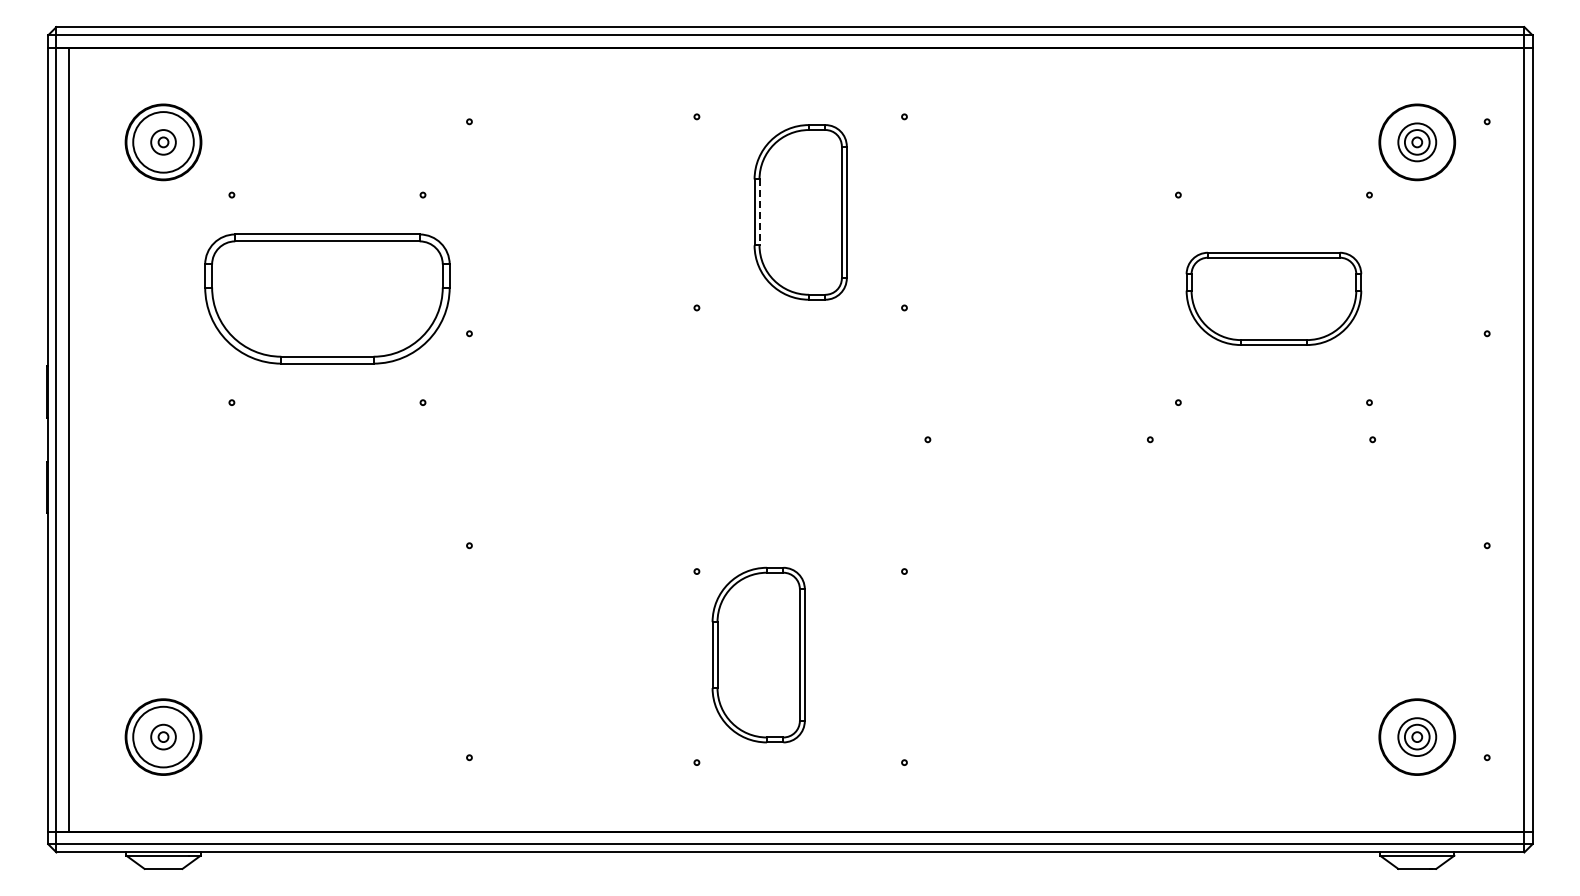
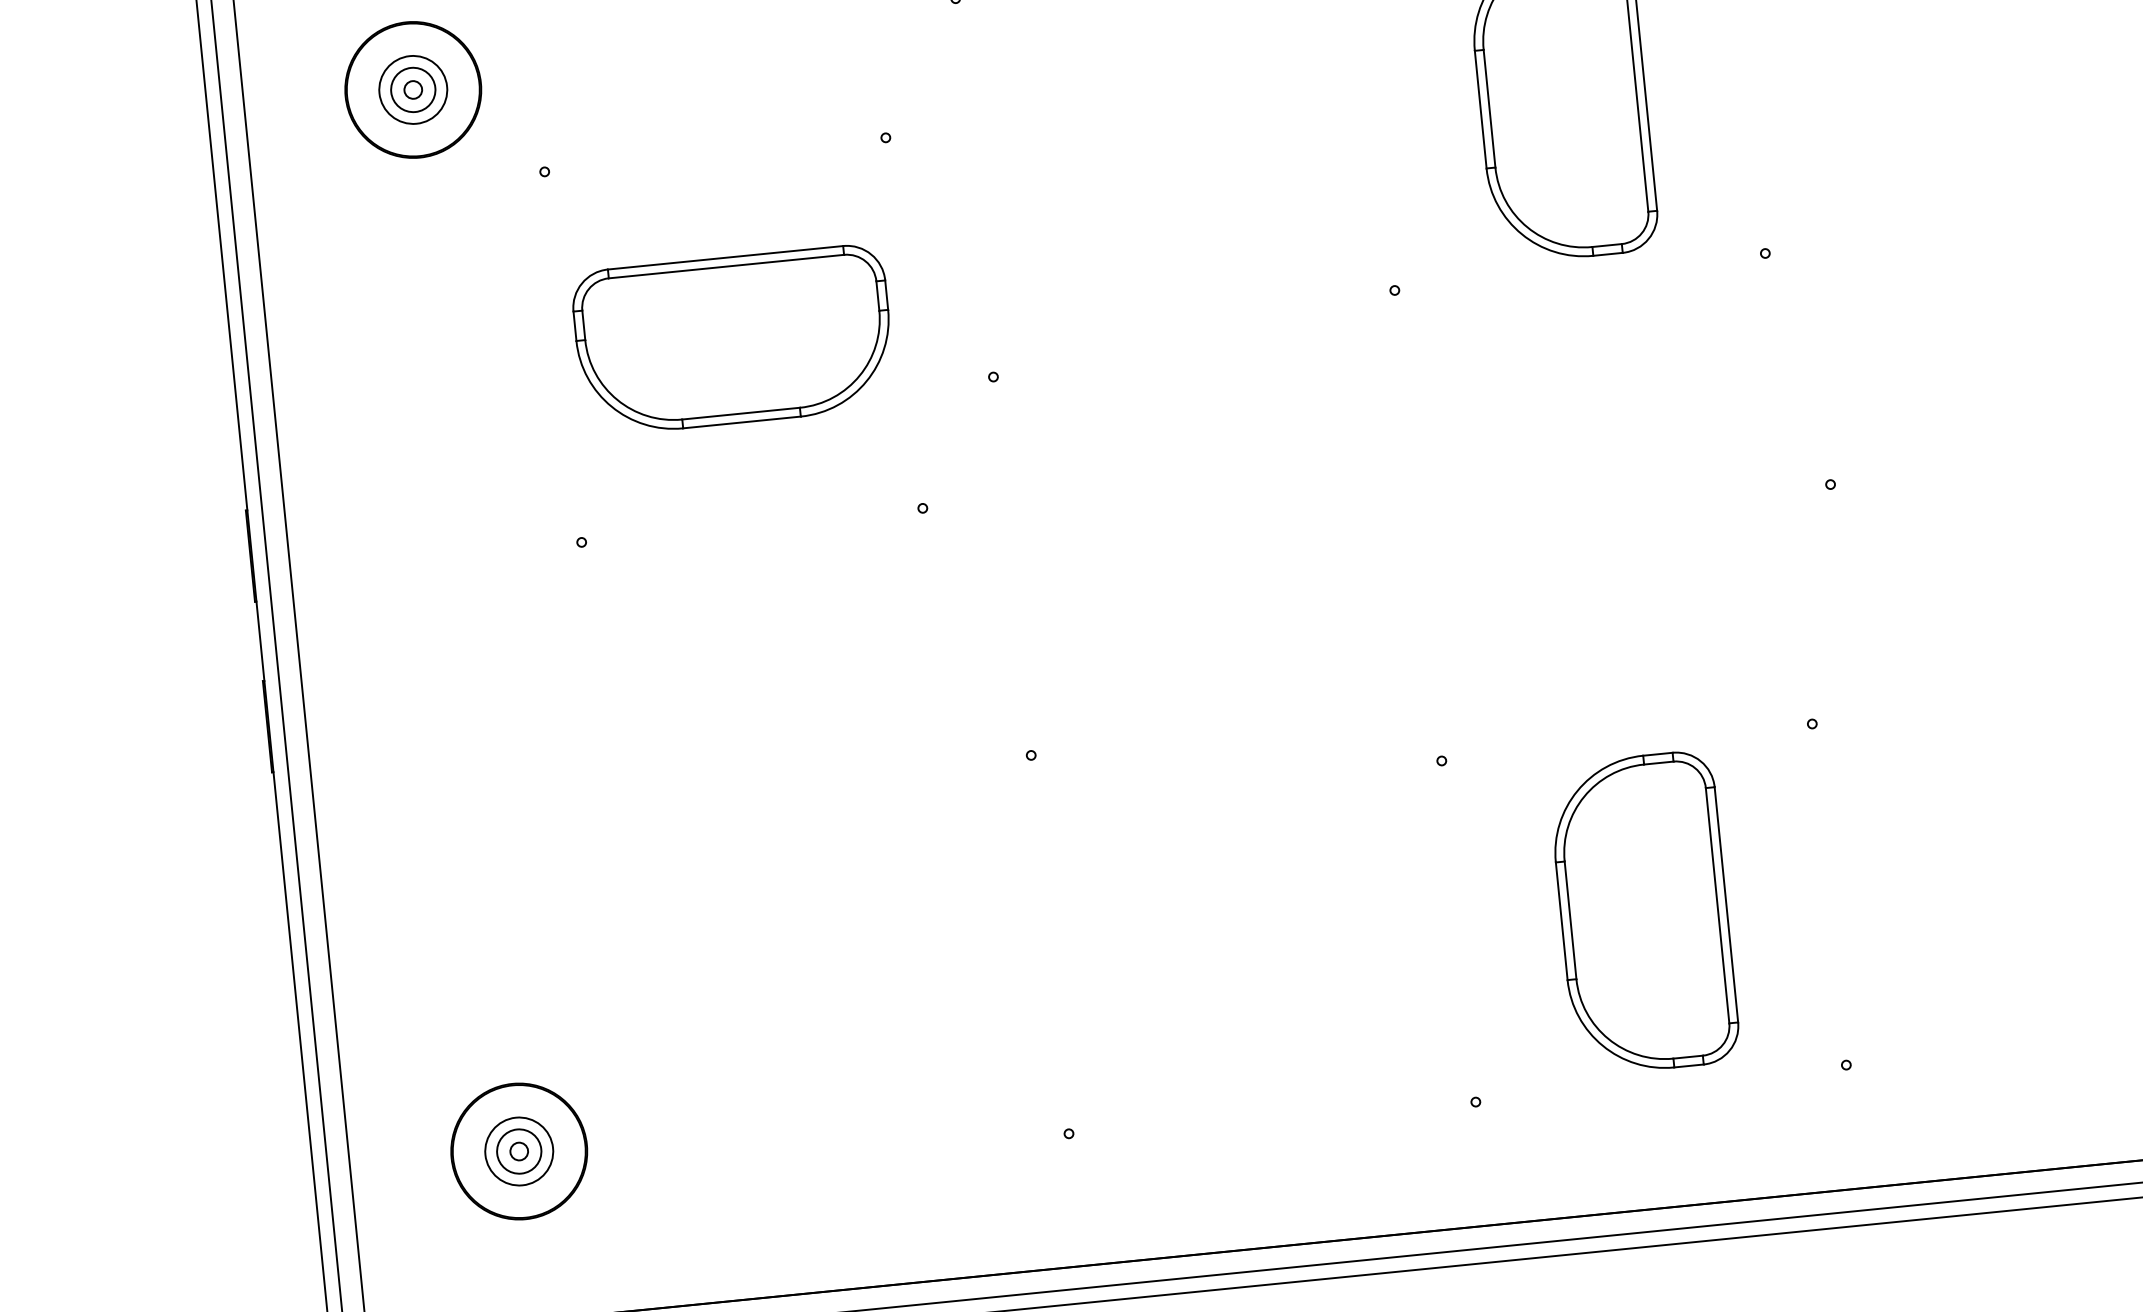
circle: (163, 142) -> (413, 90), size x0.62
line: (759, 212) -> (1489, 108), dashed -> solid
part: (327, 298) -> (733, 339), size x0.71
part: (758, 654) -> (1643, 911), moved
circle: (163, 737) -> (519, 1152), size x0.62

